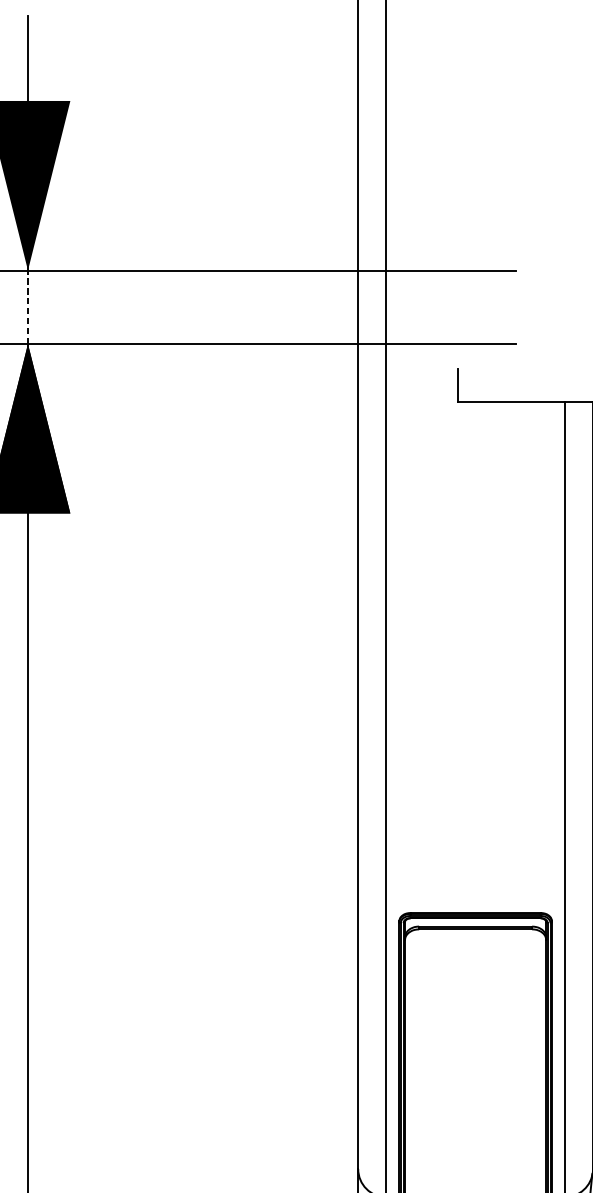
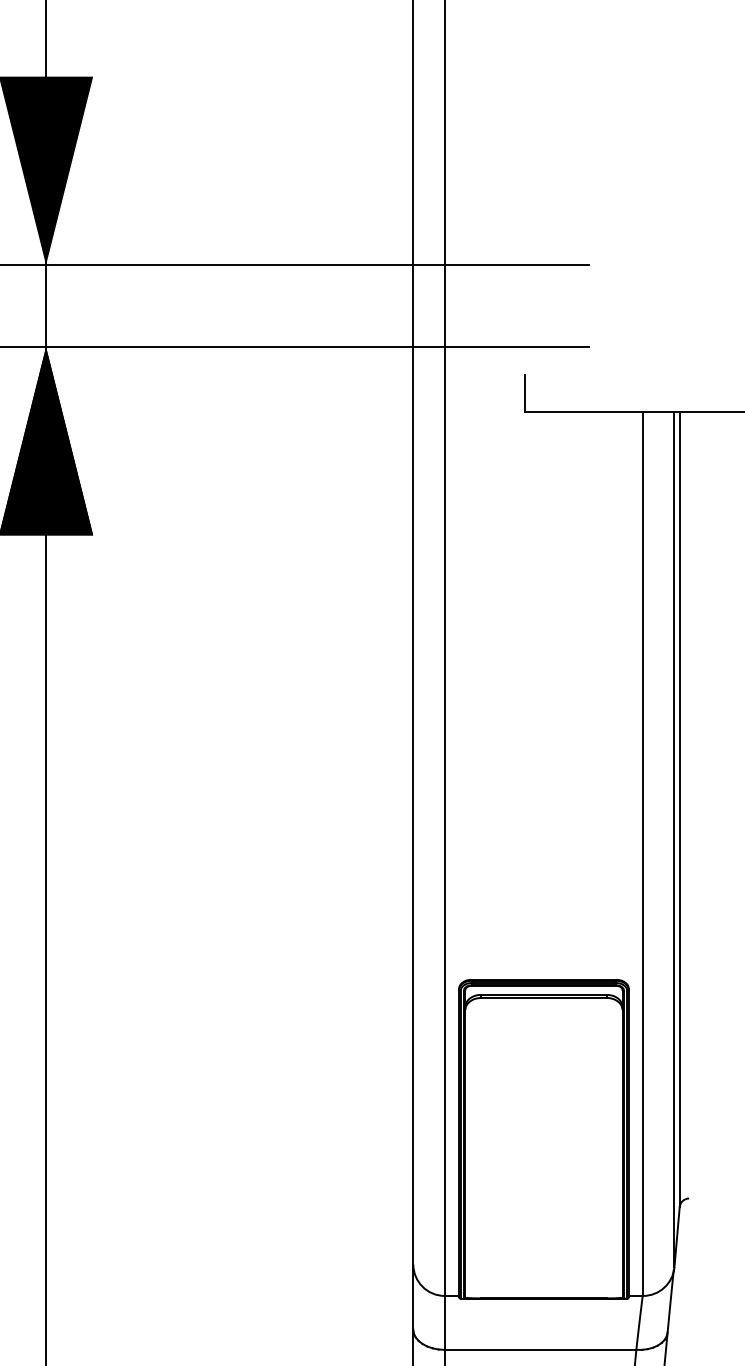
line: (28, 307) -> (46, 306), dashed -> solid

